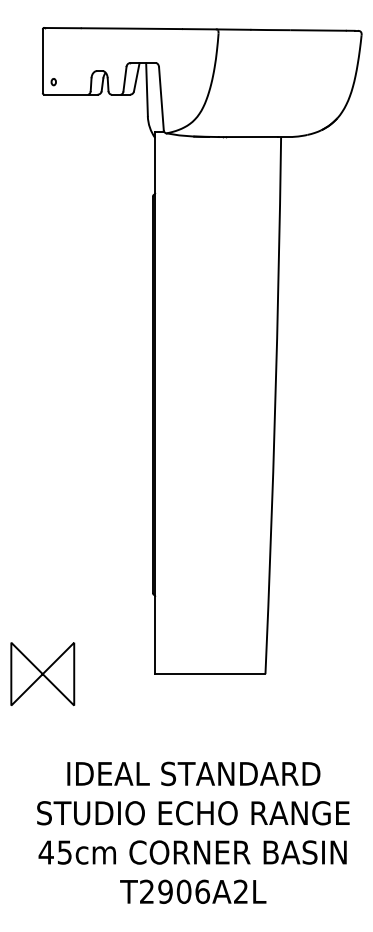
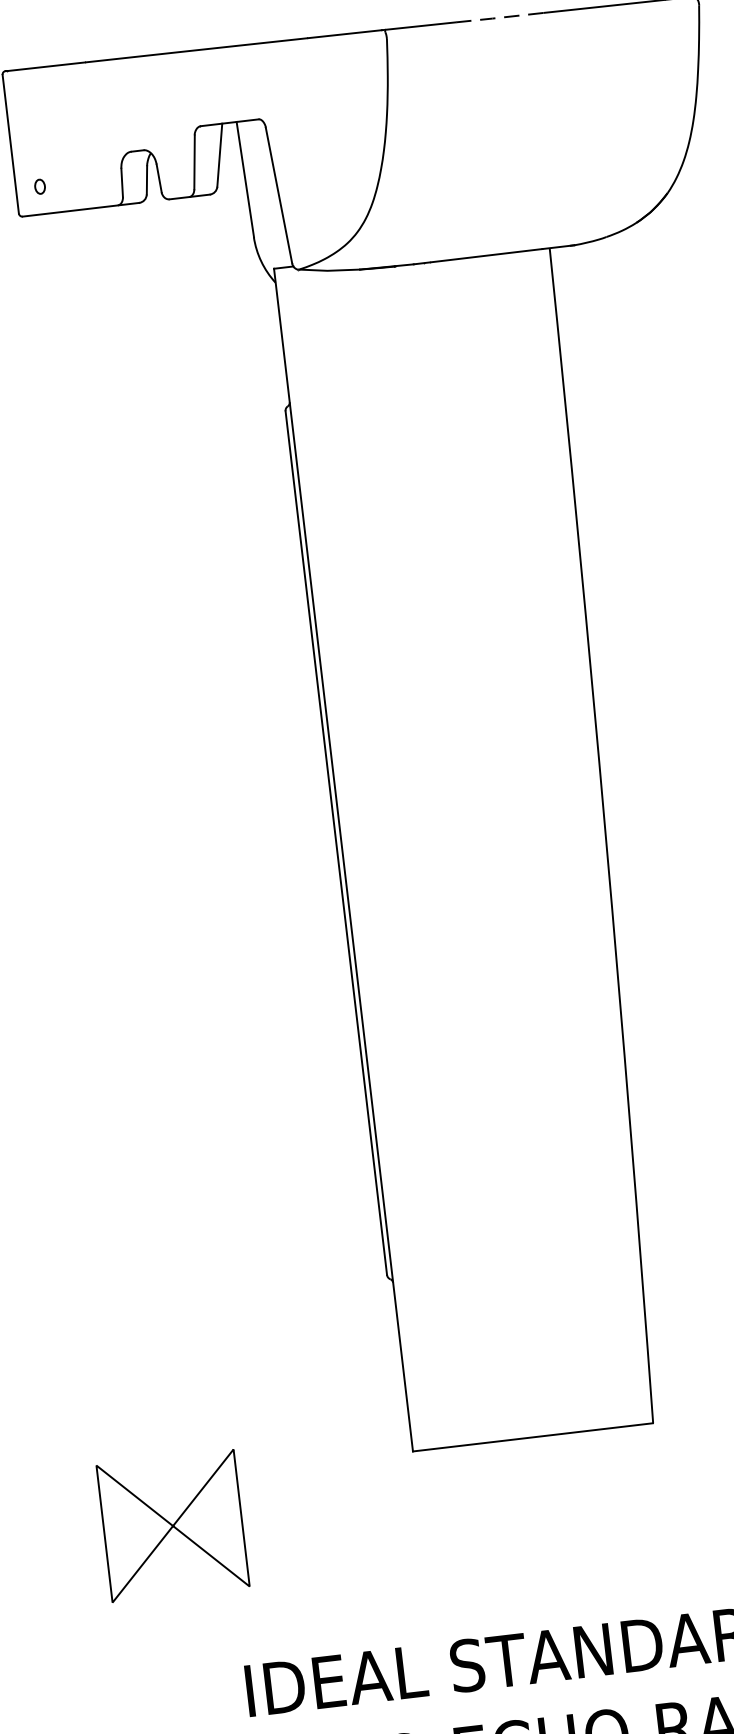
line: (269, 30) -> (497, 19), solid -> dashed
part: (42, 674) -> (172, 1526), moved

